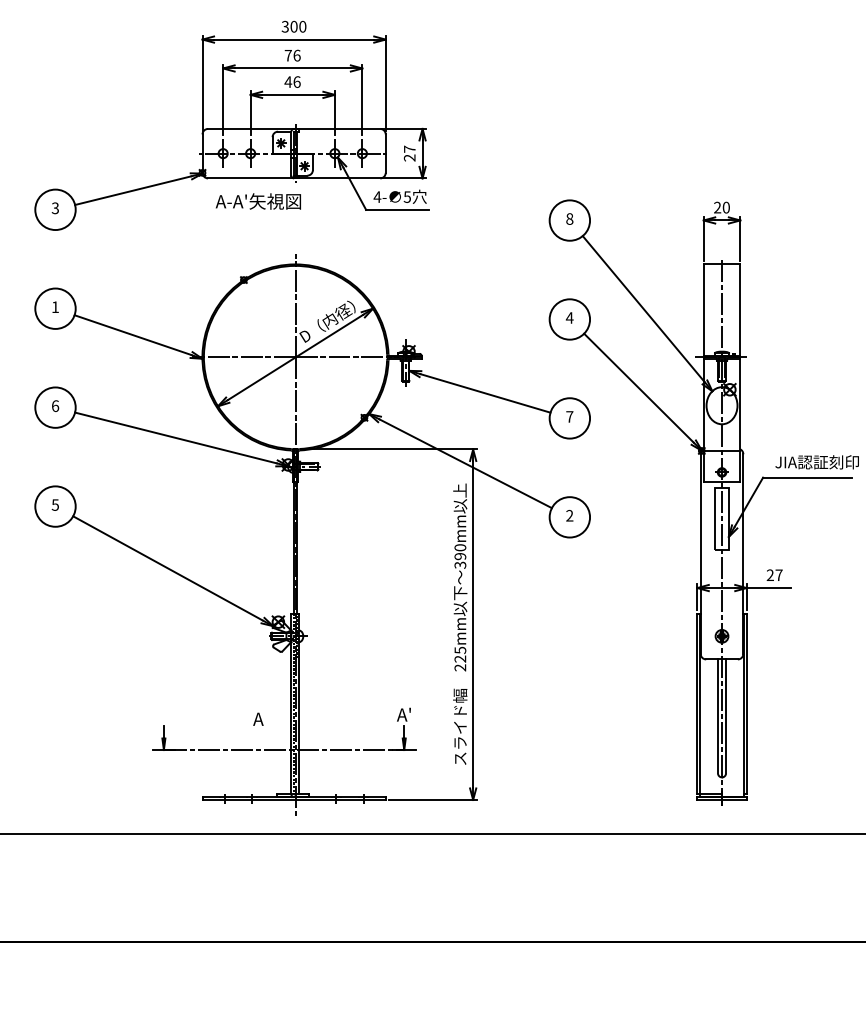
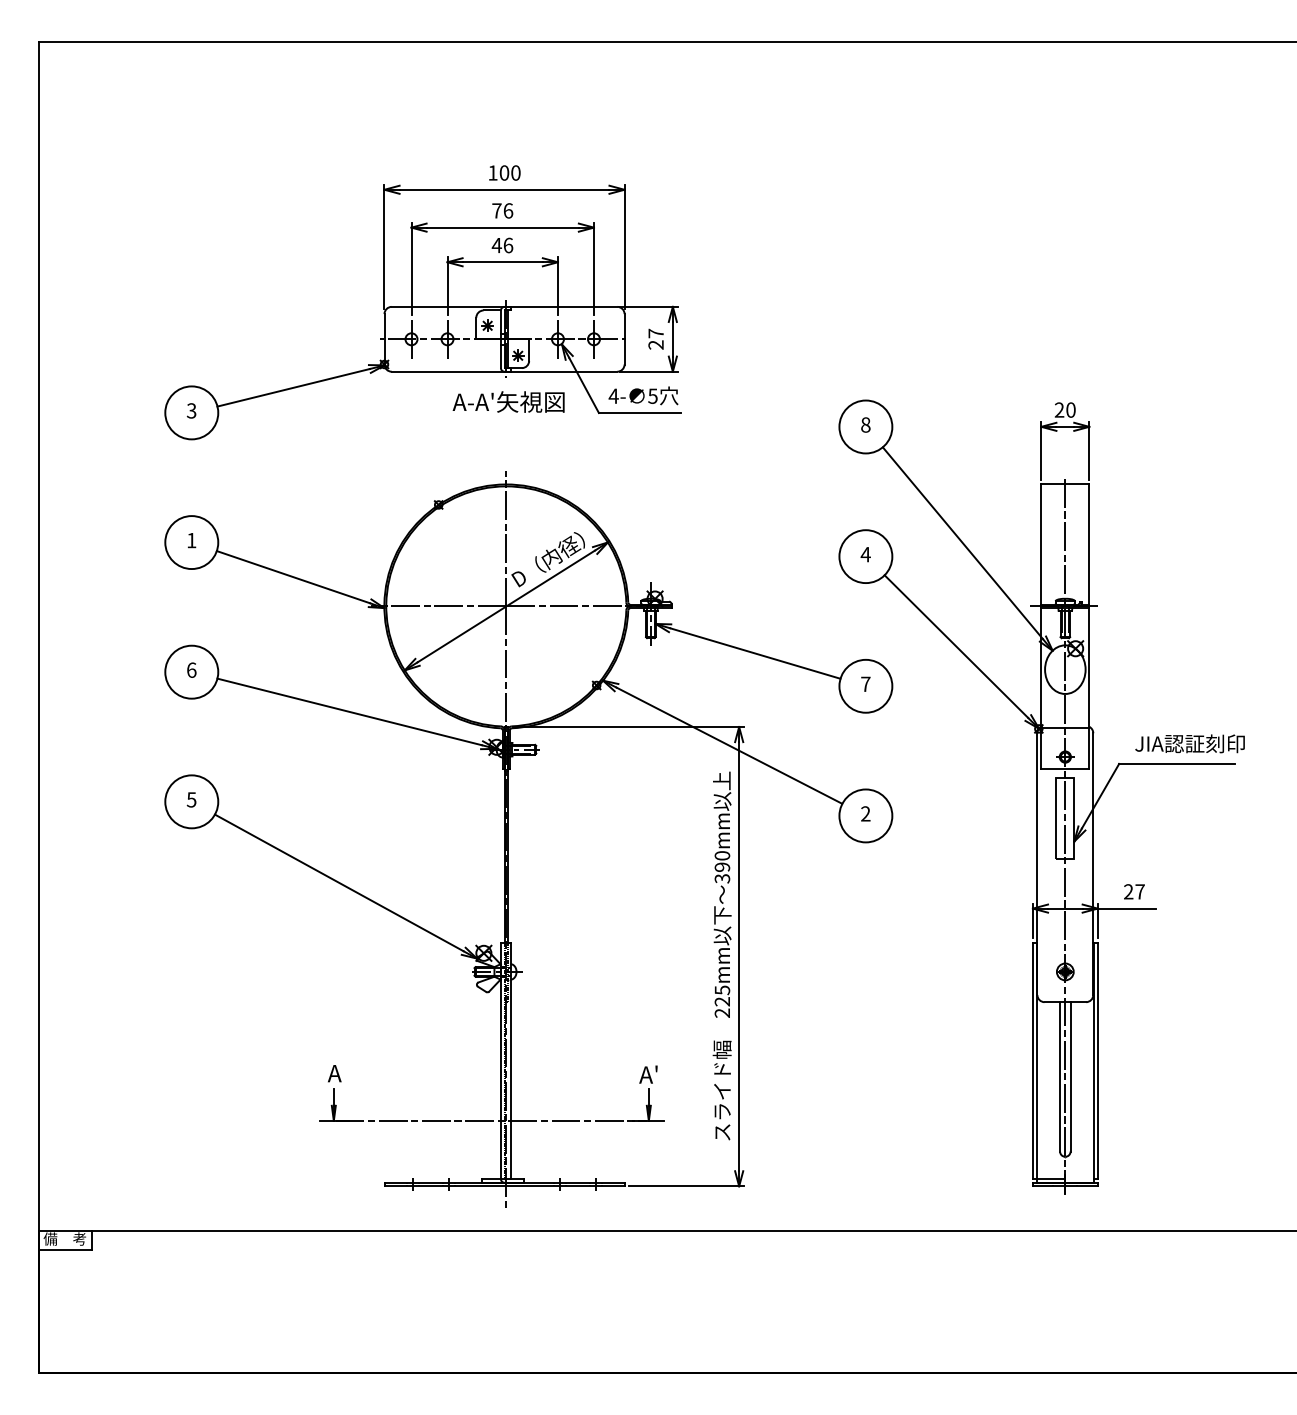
text: (284, 26) -> (492, 172), 300 -> 100
text: (258, 201) -> (508, 401), moved
text: (258, 719) -> (334, 1073), moved

